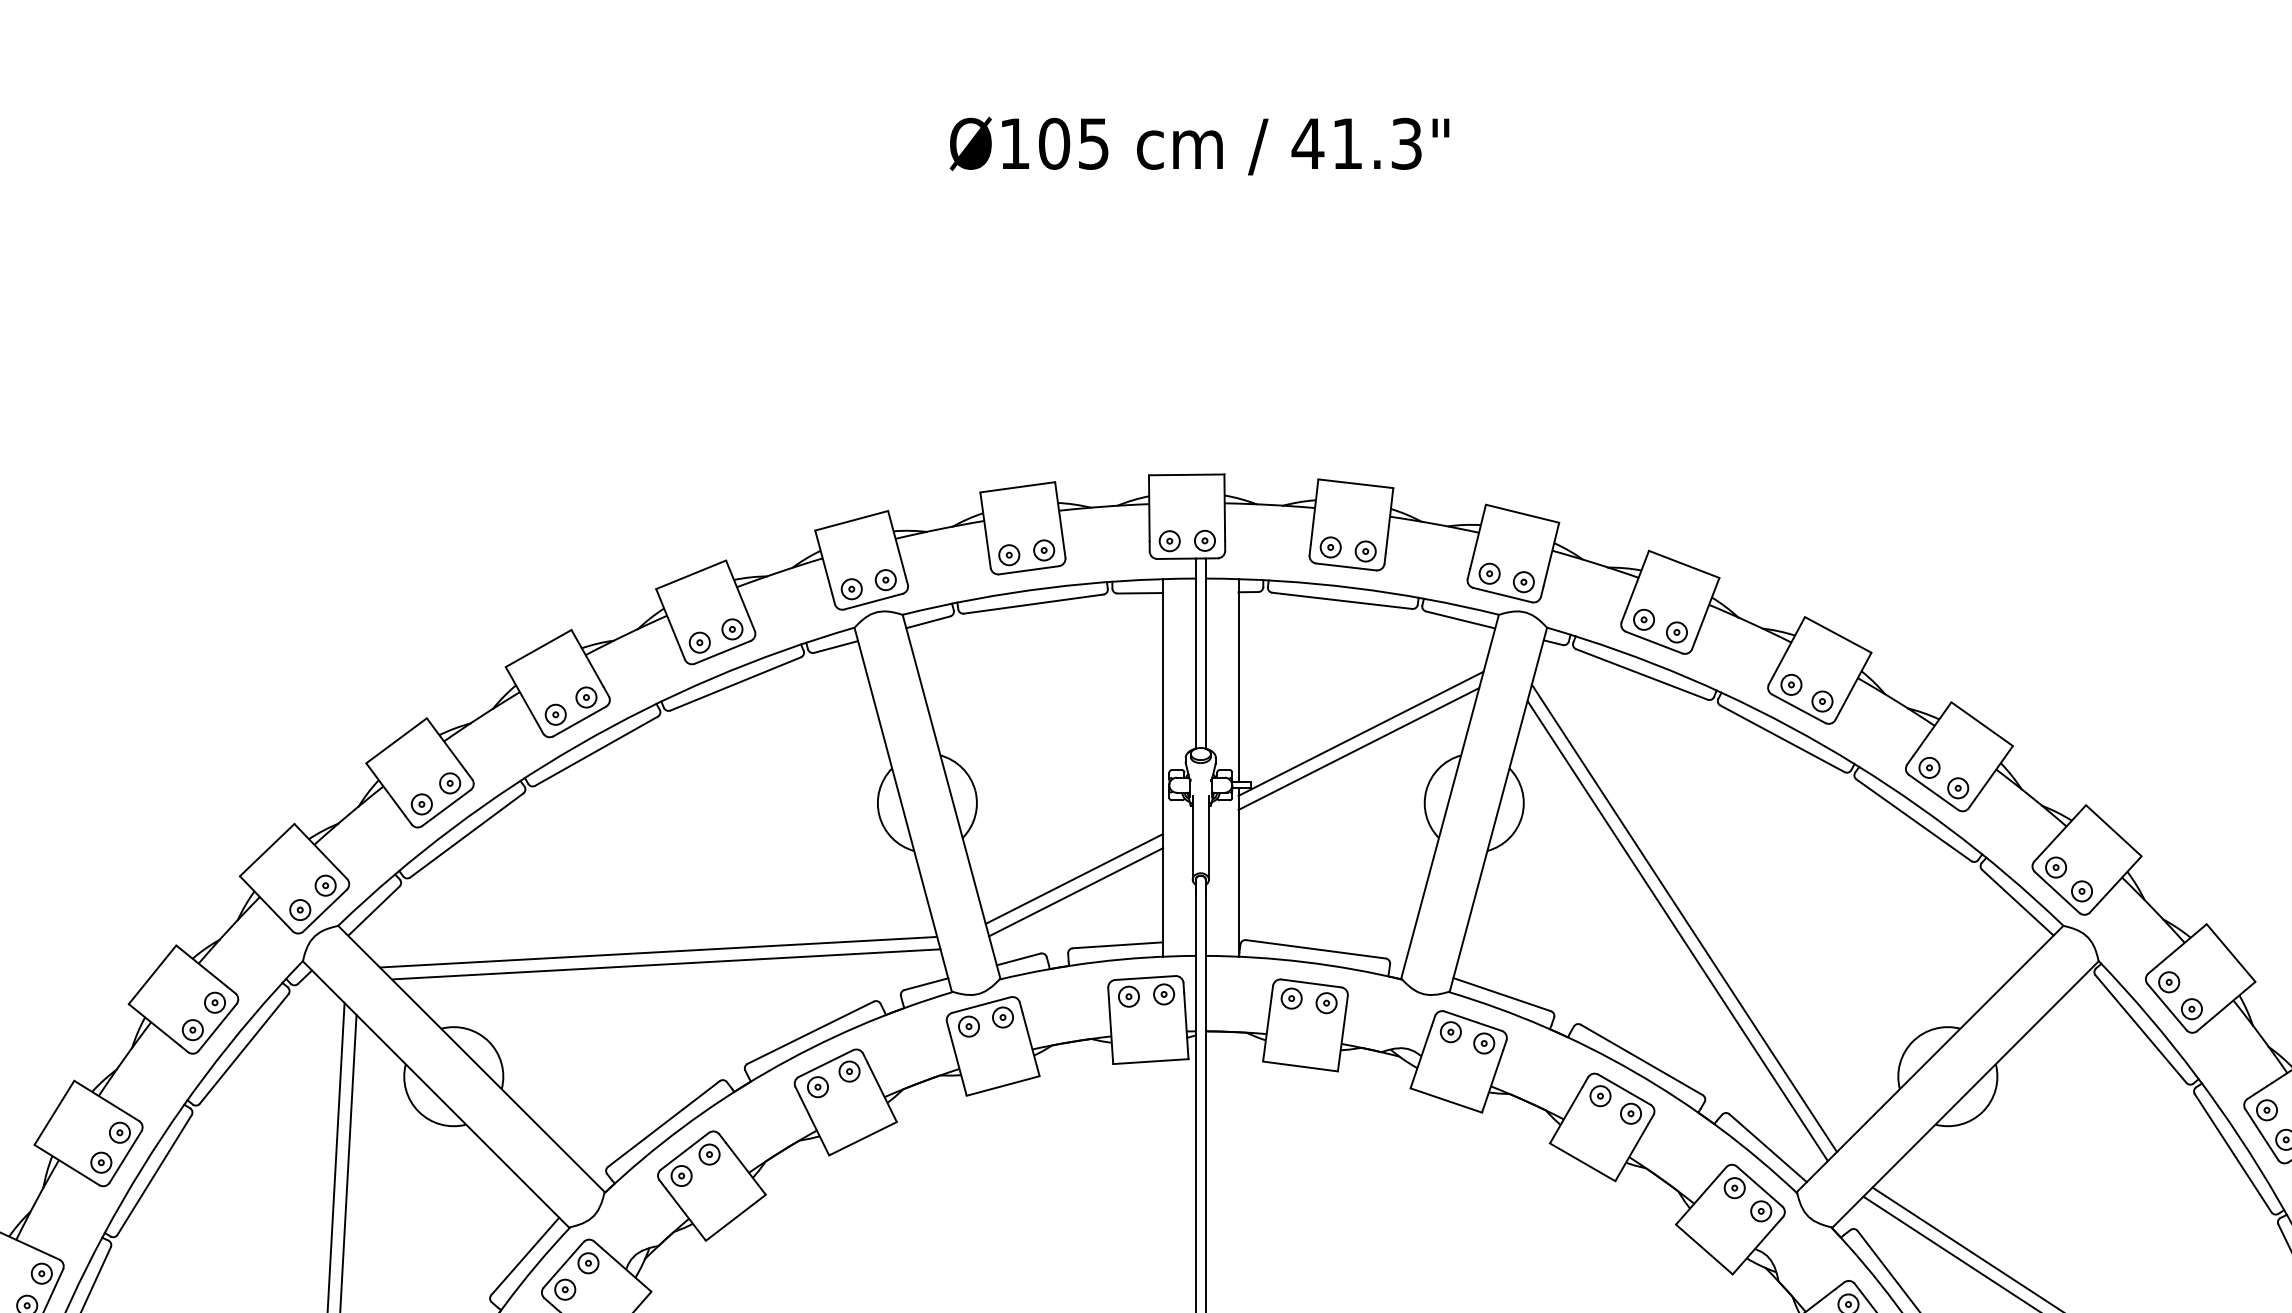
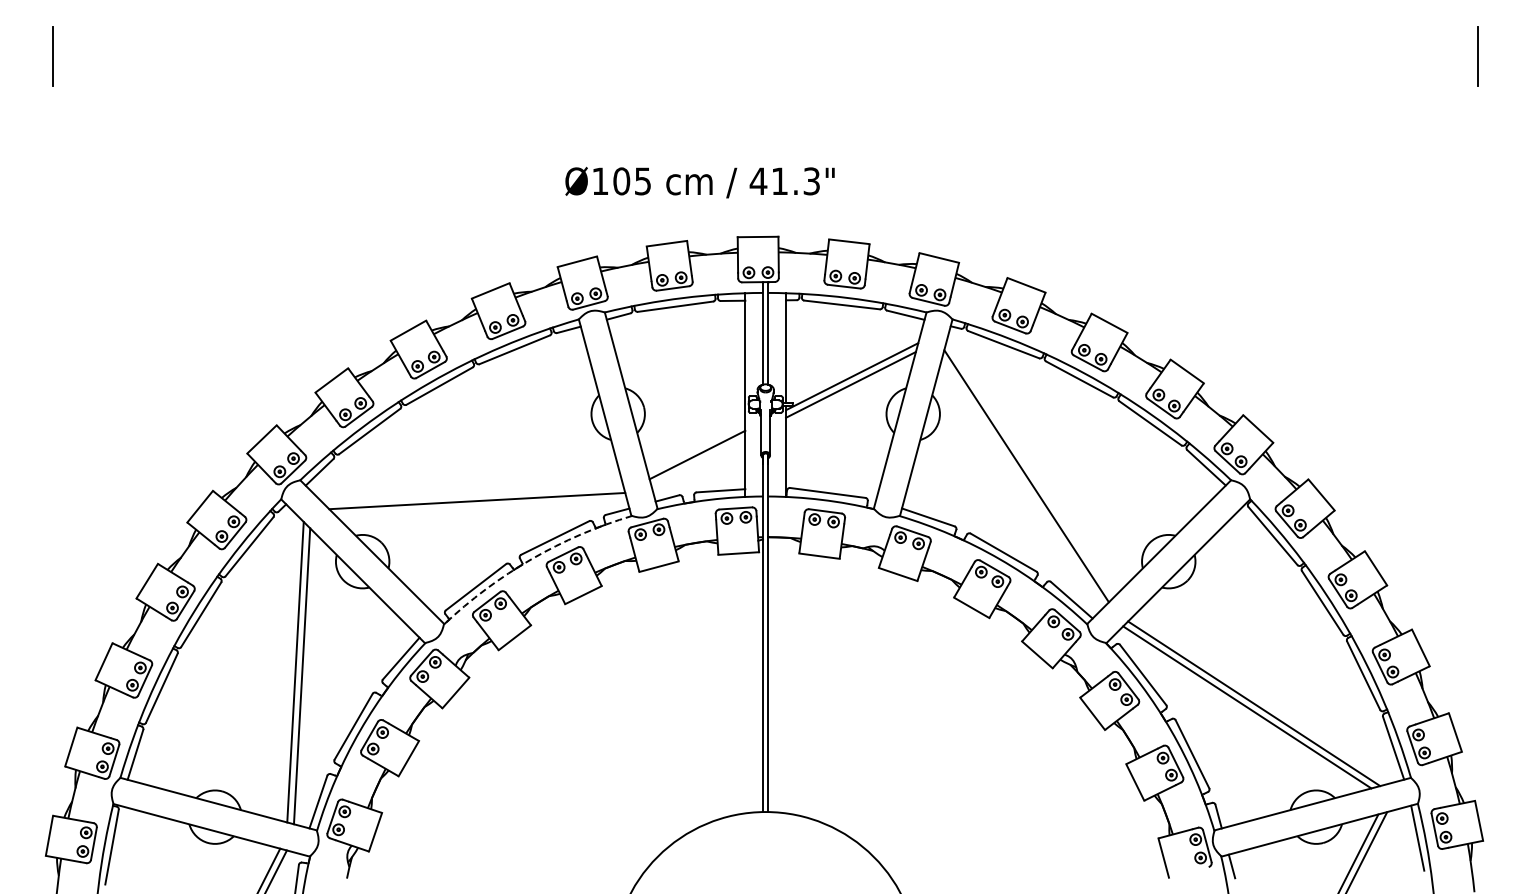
text: (1198, 145) -> (699, 182), moved
line: (1076, 891) -> (698, 461), removed
line: (1678, 931) -> (1023, 483), removed
line: (657, 952) -> (472, 494), removed
arc: (766, 1072) -> (531, 559), solid -> dashed

